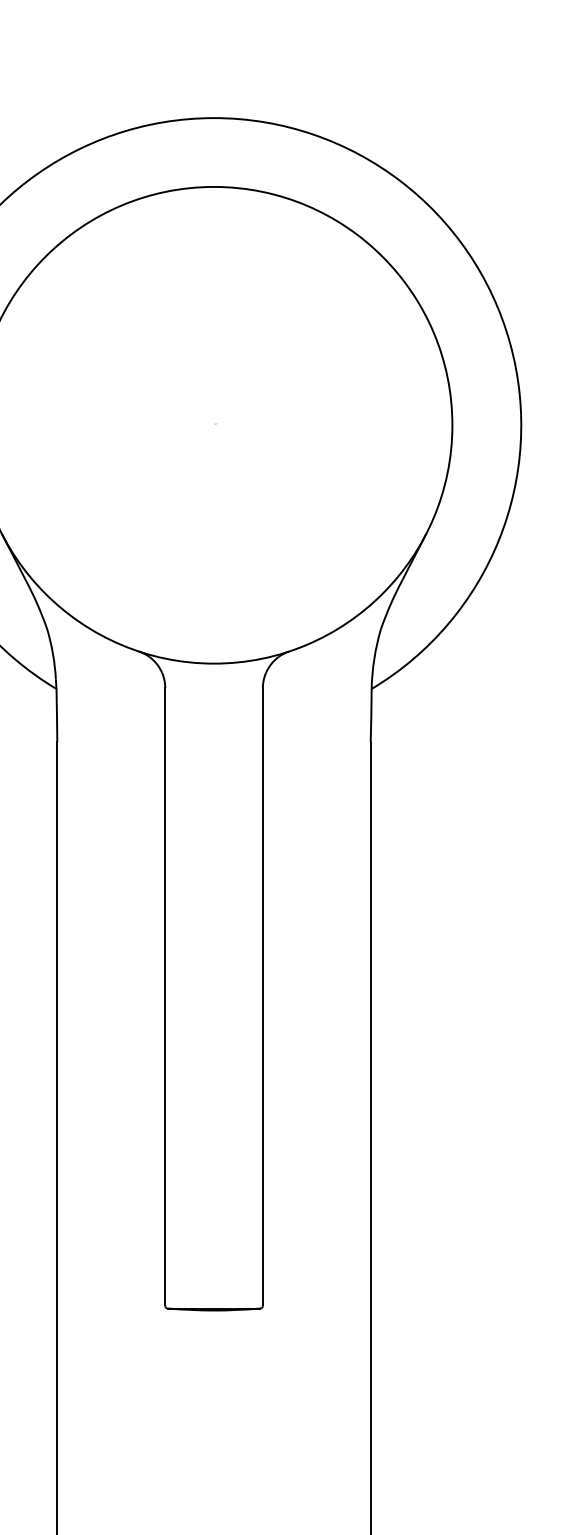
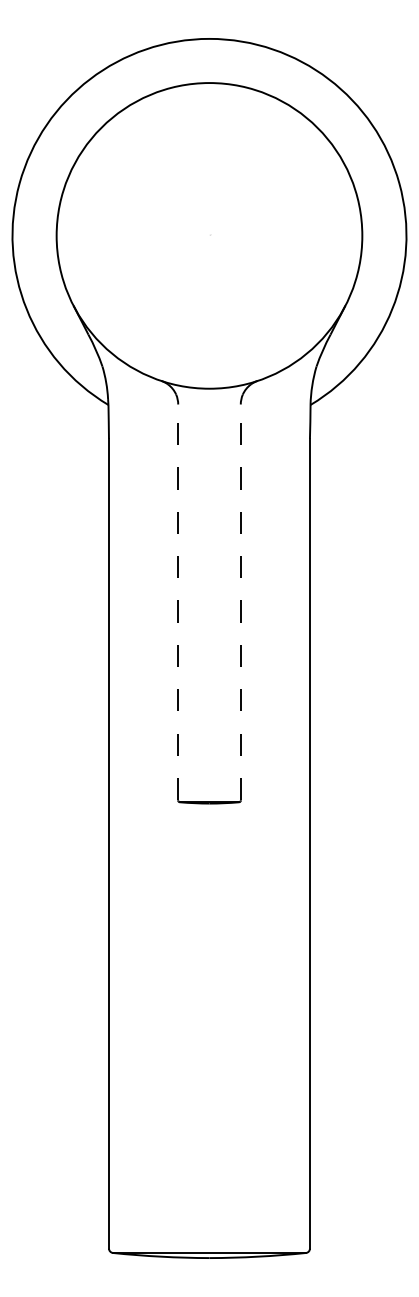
line: (165, 996) -> (178, 602), solid -> dashed
line: (262, 996) -> (240, 602), solid -> dashed

